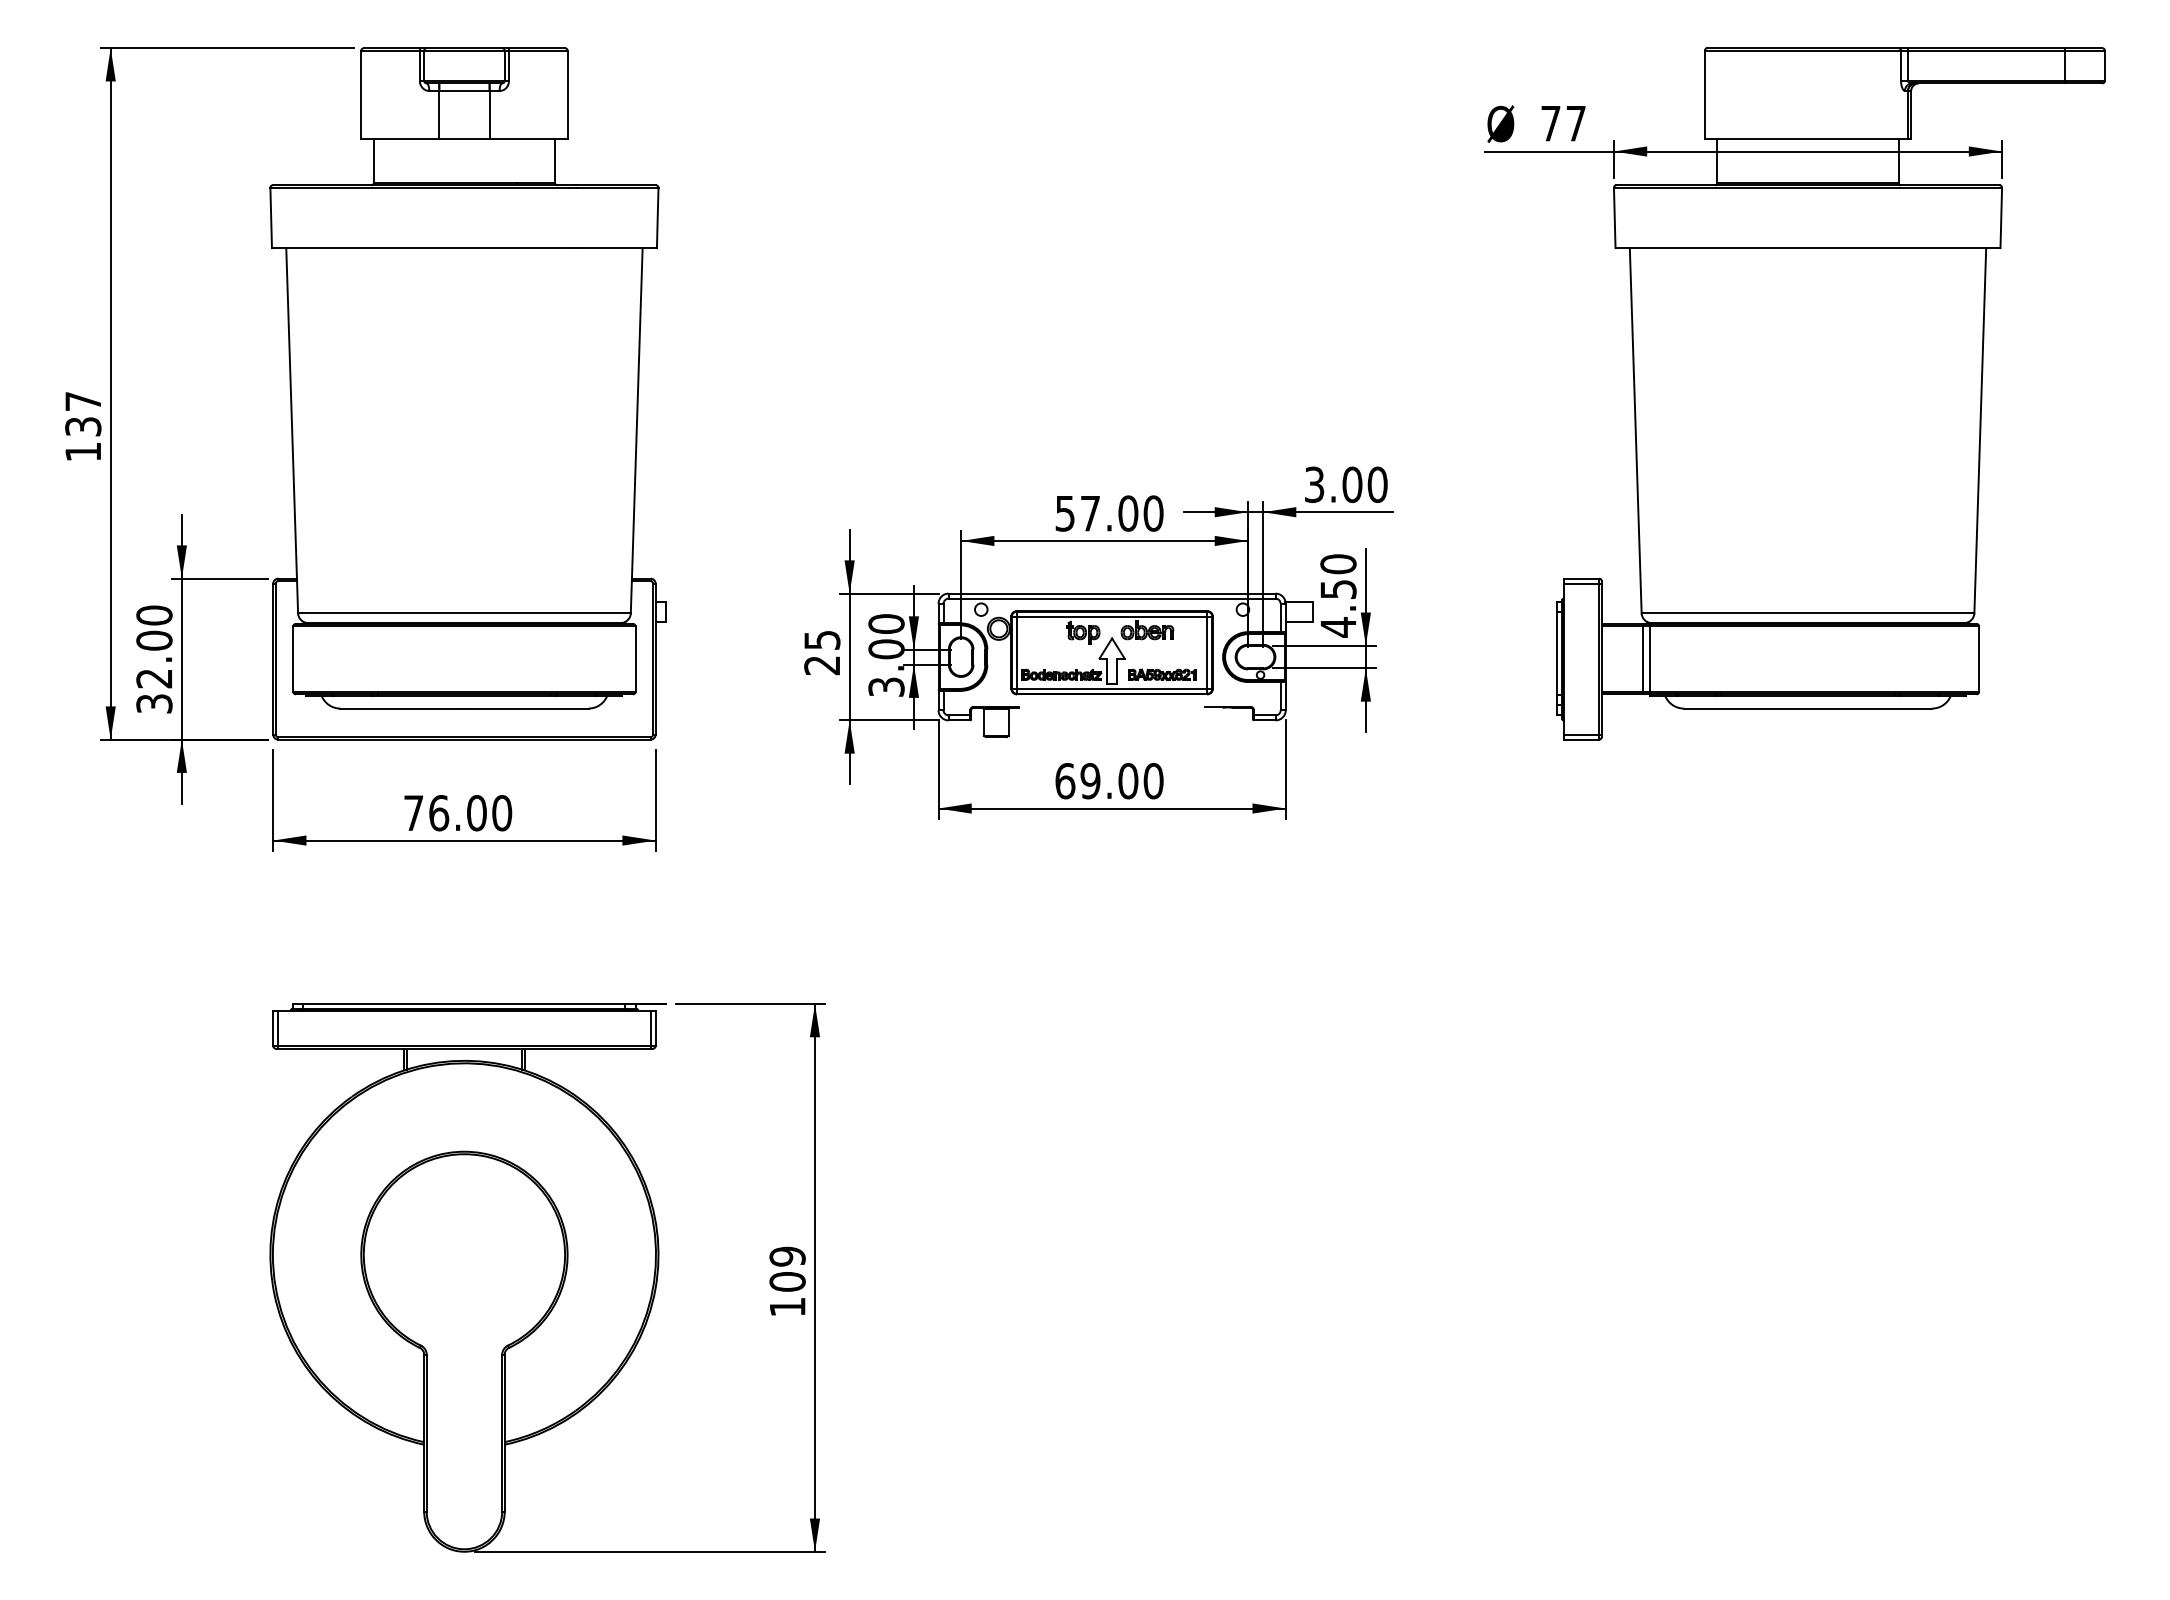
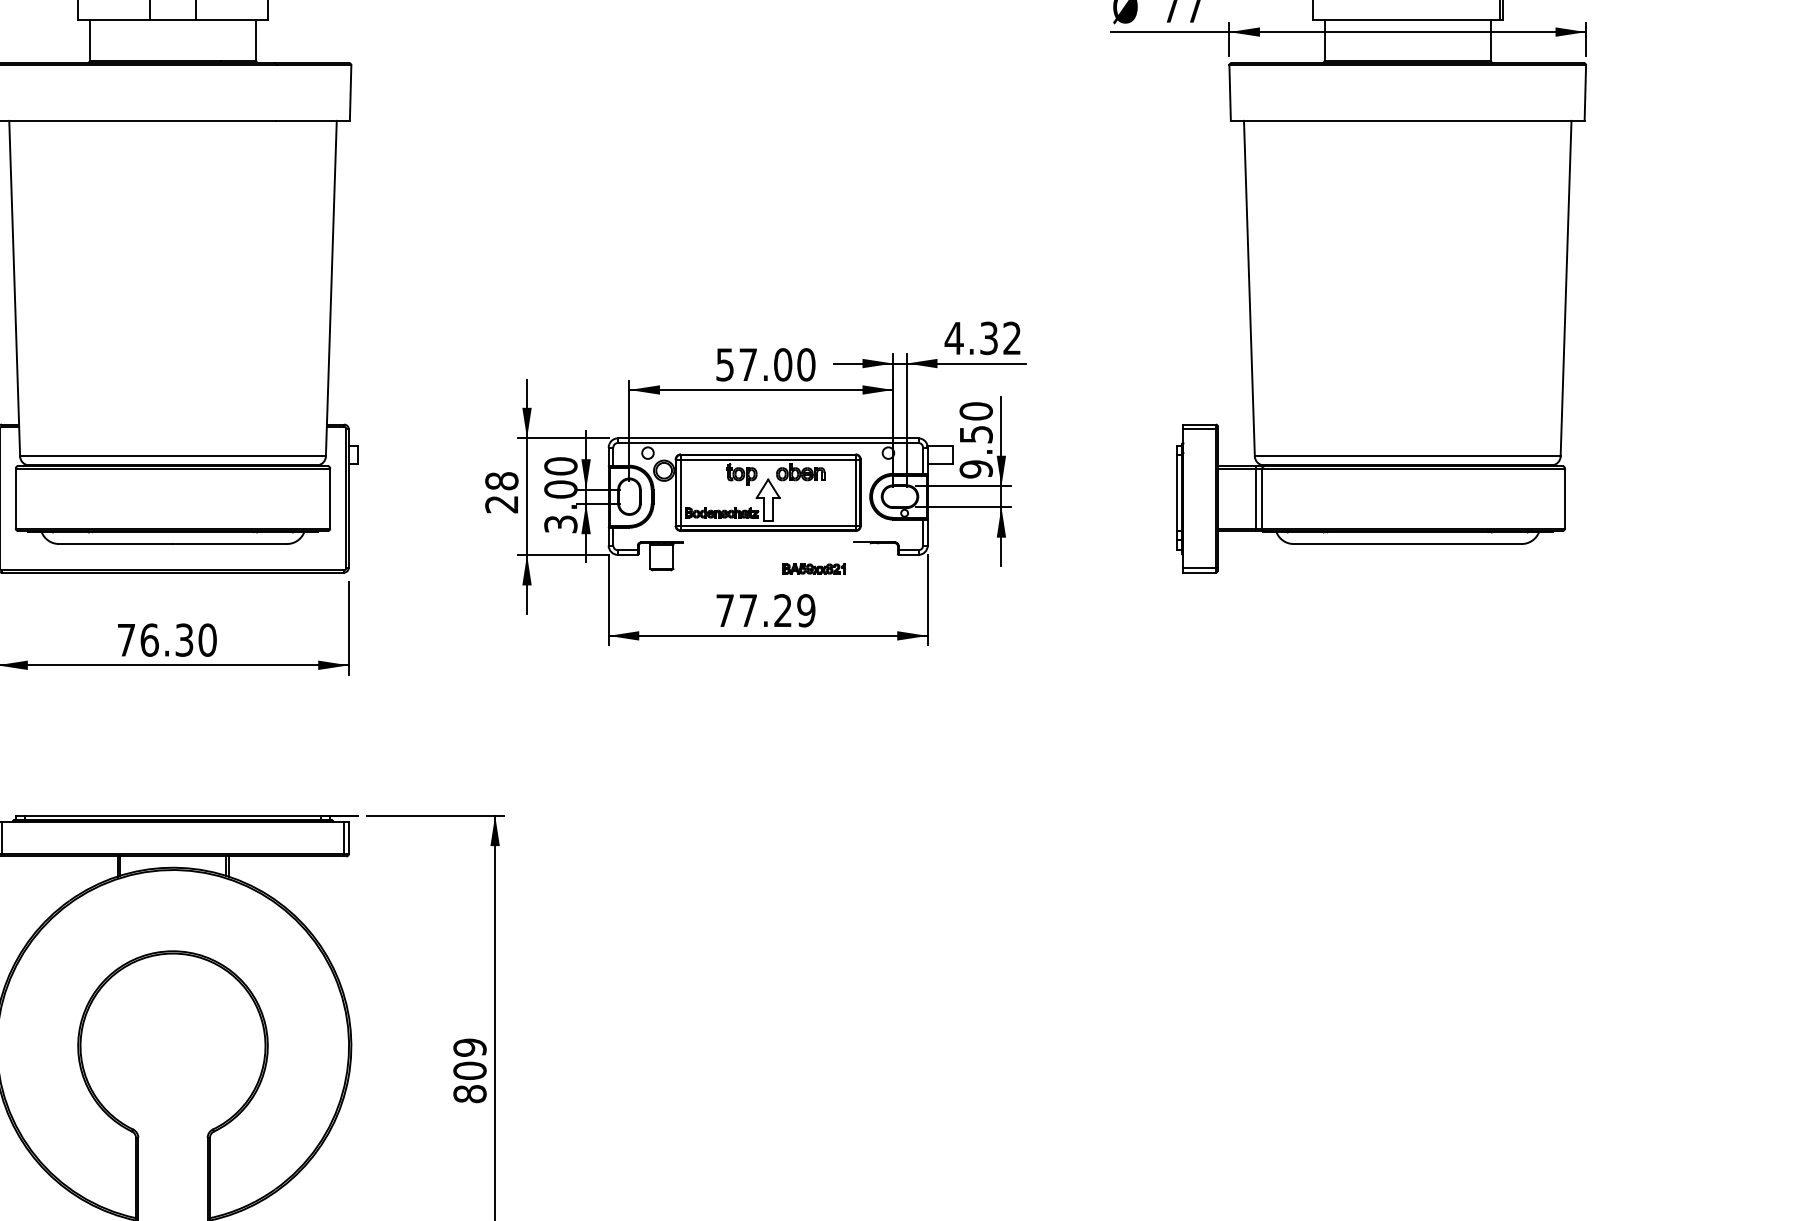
text: (1345, 484) -> (982, 338), 3.00 -> 4.32
text: (1338, 627) -> (976, 469), 4.50 -> 9.50
text: (822, 640) -> (502, 481), 25 -> 28
part: (1162, 674) -> (814, 568), moved
text: (1109, 781) -> (765, 611), 69.00 -> 77.29
text: (476, 813) -> (184, 640), 76.00 -> 76.30
text: (787, 1306) -> (469, 1093), 109 -> 809

